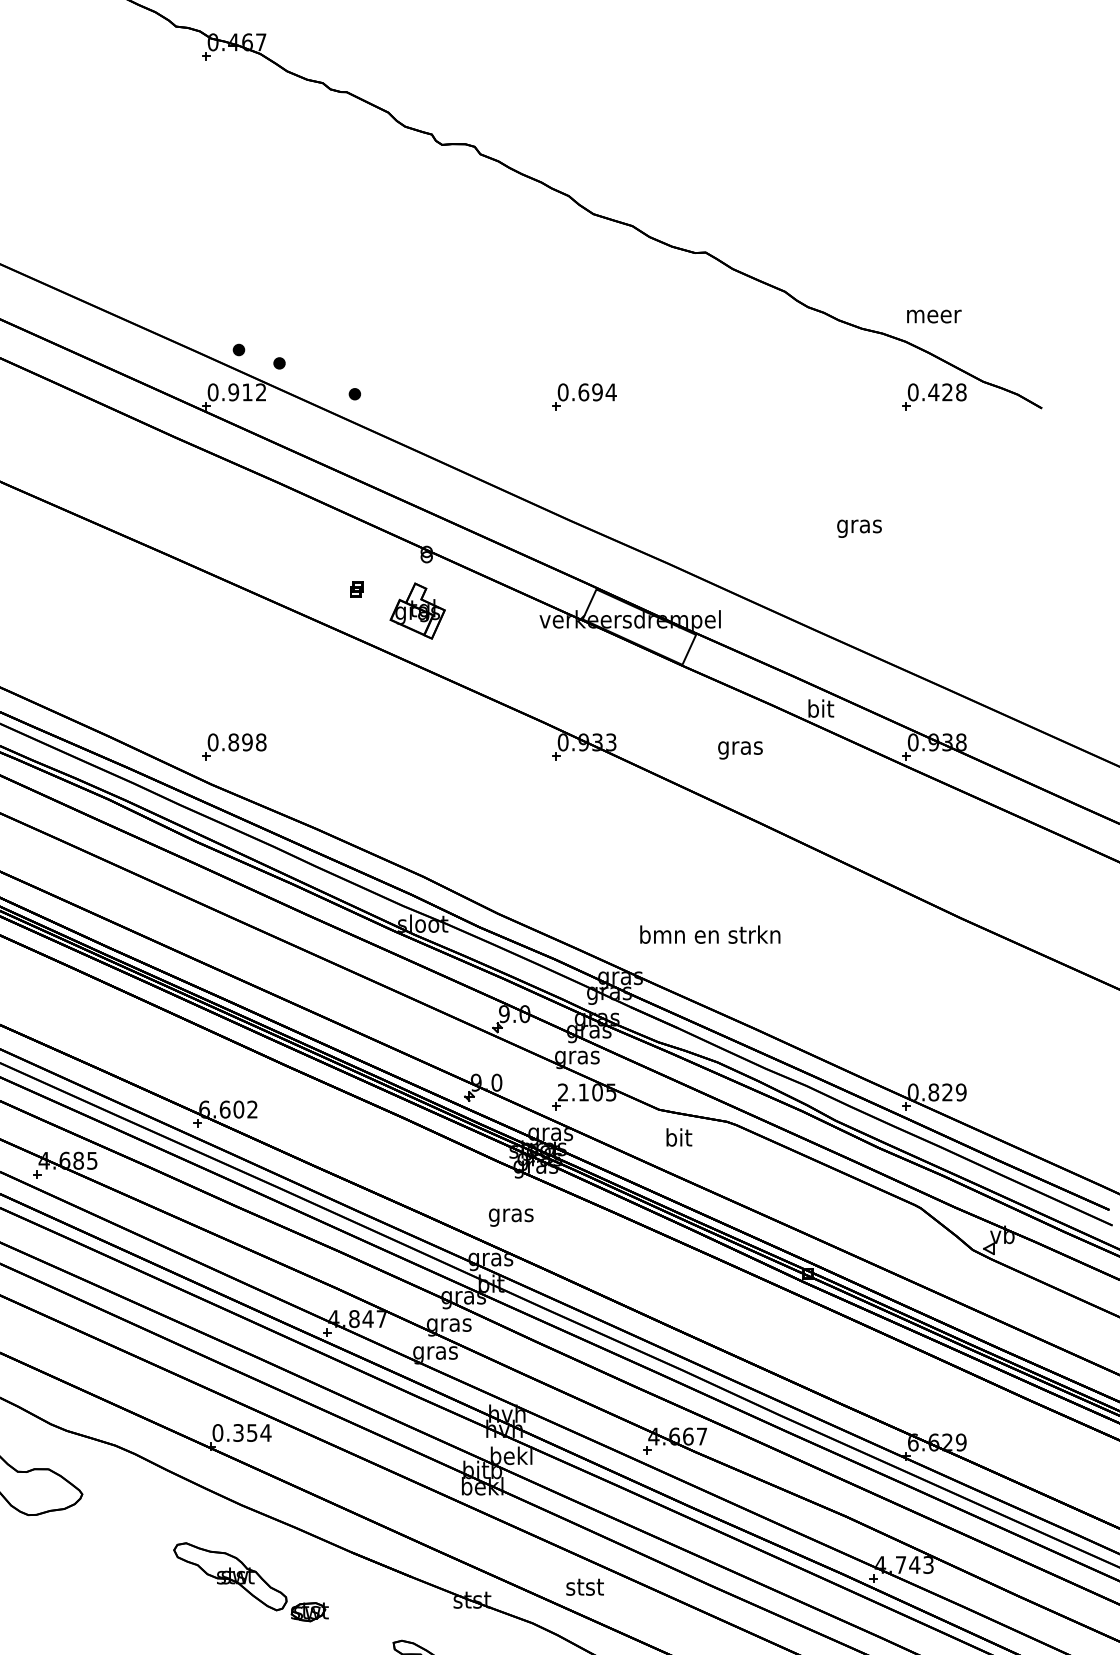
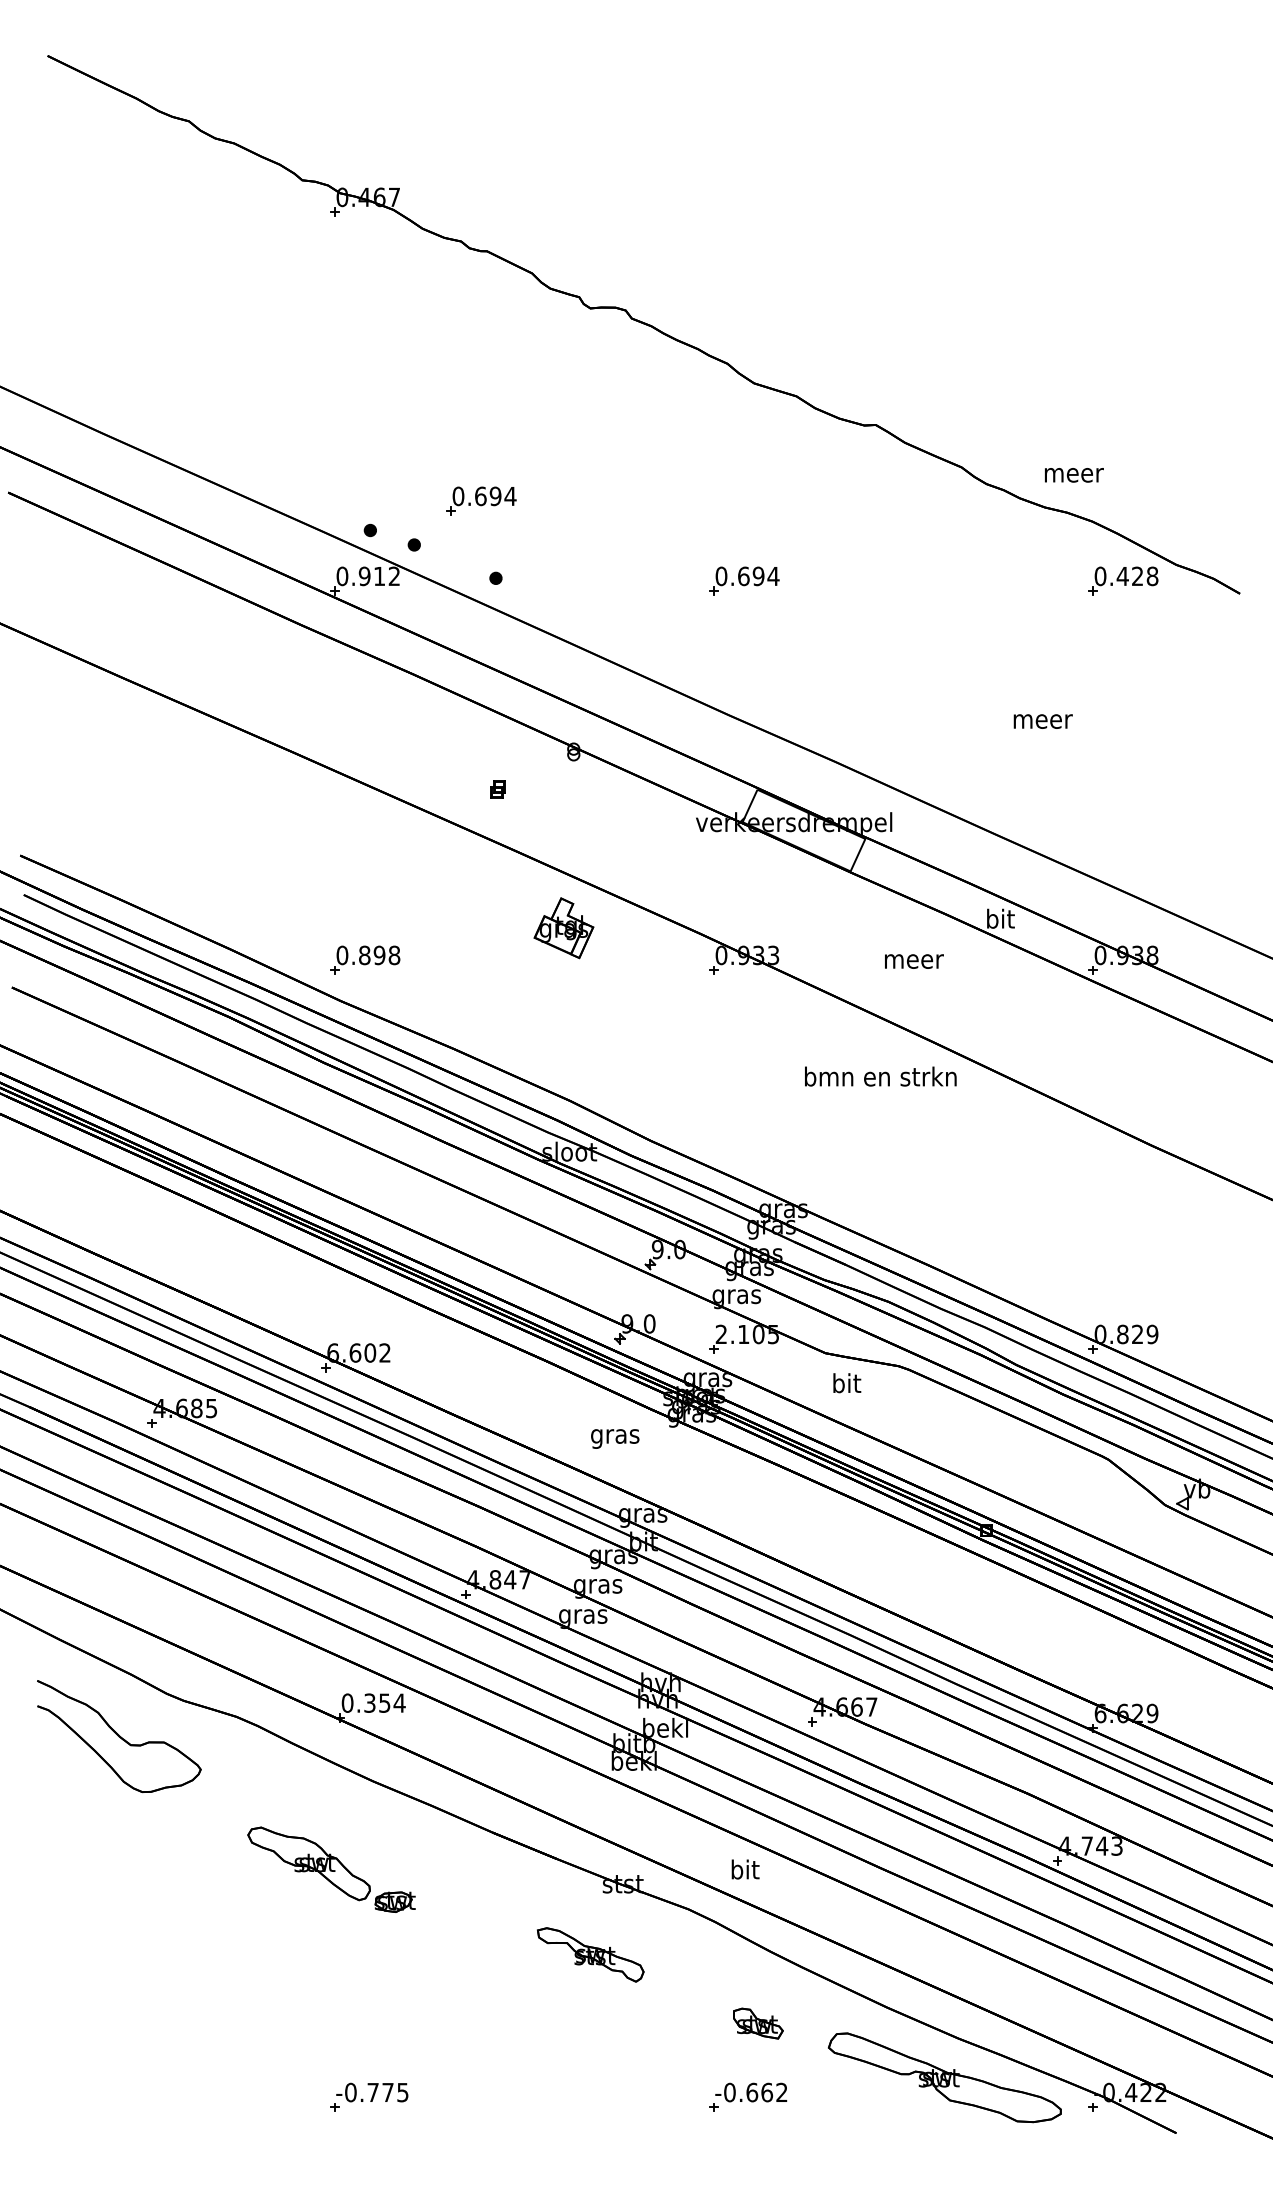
text: (934, 316) -> (1074, 475), moved
part: (341, 322) -> (481, 500), added
text: (859, 529) -> (1042, 724), gras -> meer
part: (417, 611) -> (563, 928), moved
text: (741, 750) -> (914, 964), gras -> meer
text: (710, 934) -> (880, 1076), moved
text: (511, 1217) -> (615, 1438), moved
part: (251, 1581) -> (331, 1869), moved
text: (584, 1586) -> (744, 1869), stst -> bit

